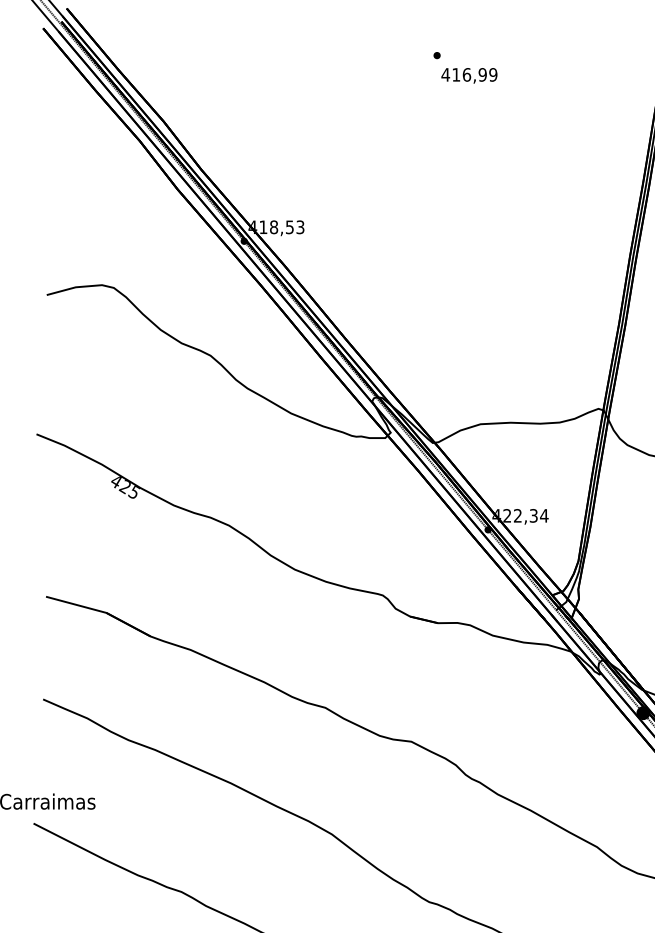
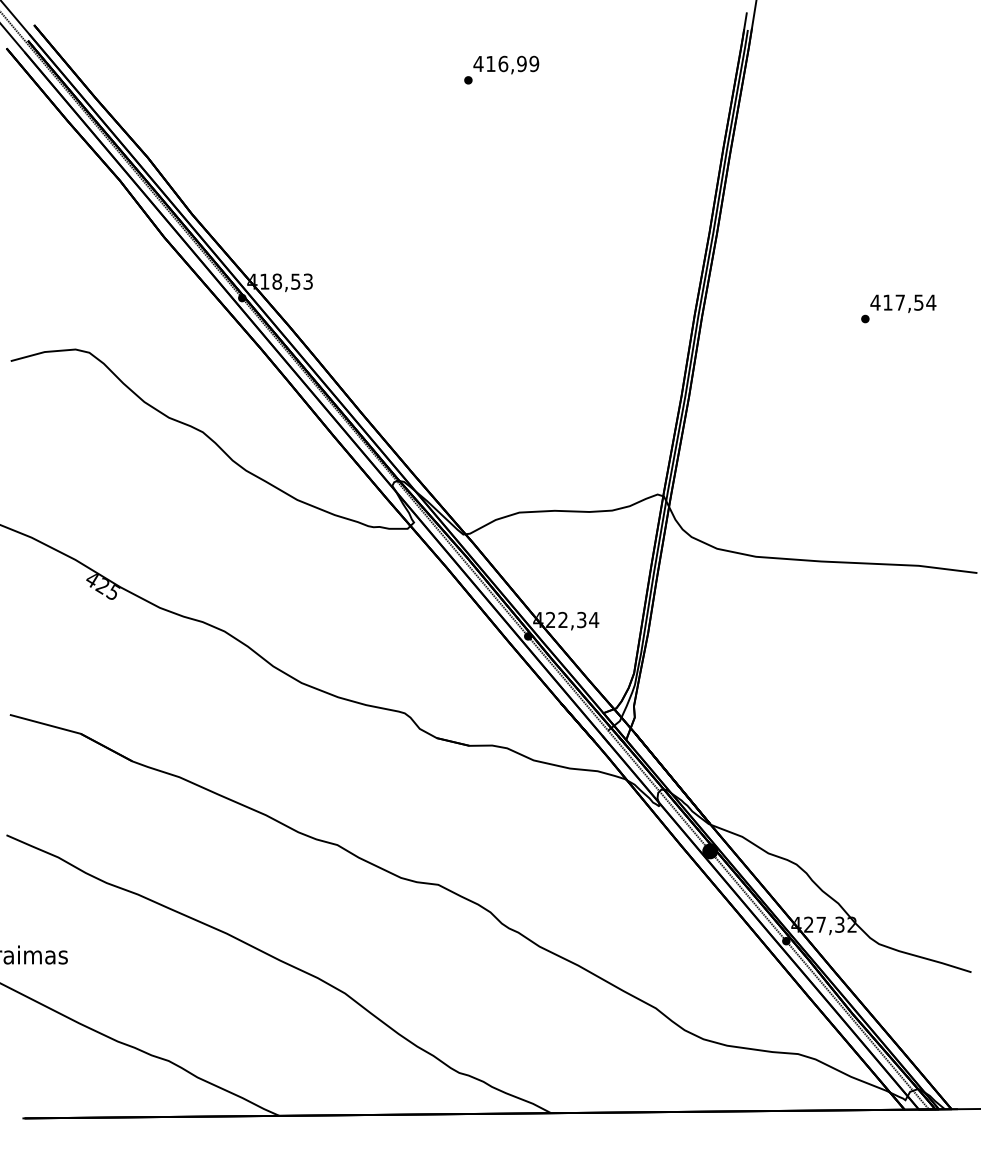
text: (469, 75) -> (506, 64), moved

